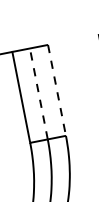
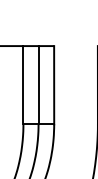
line: (57, 90) -> (54, 85), dashed -> solid
line: (38, 93) -> (38, 84), dashed -> solid

